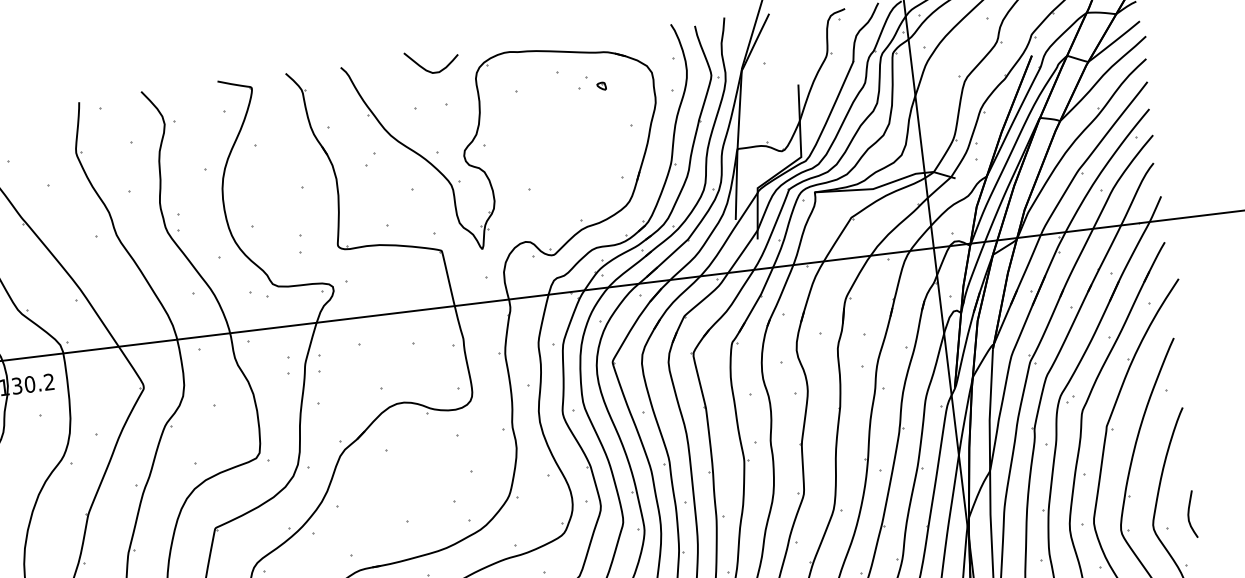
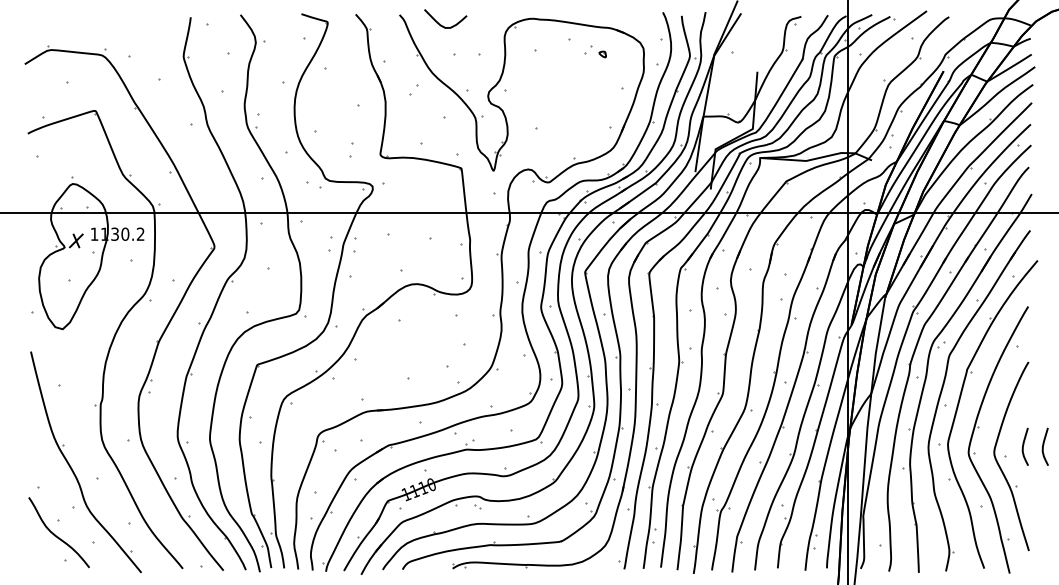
curve: (427, 69) -> (441, 24), moved
curve: (1215, 509) -> (1044, 445), added

